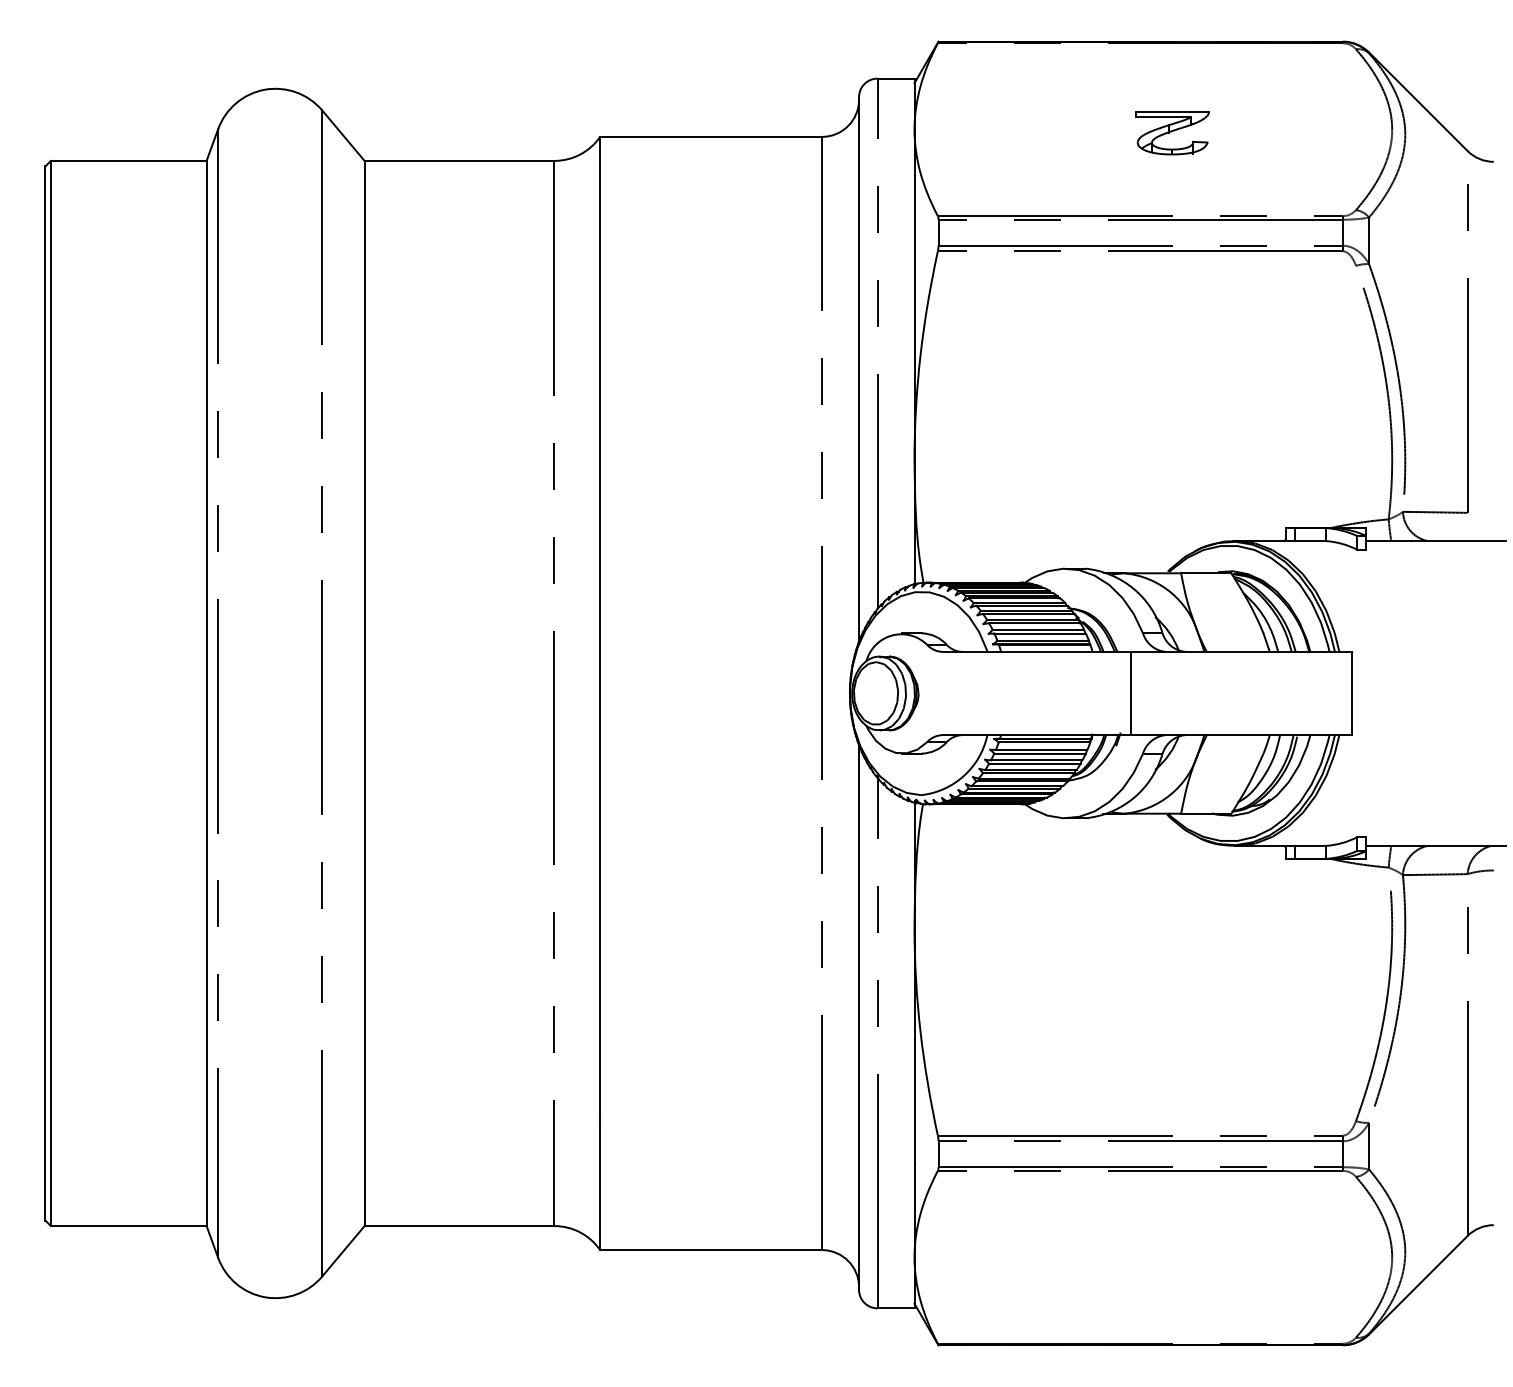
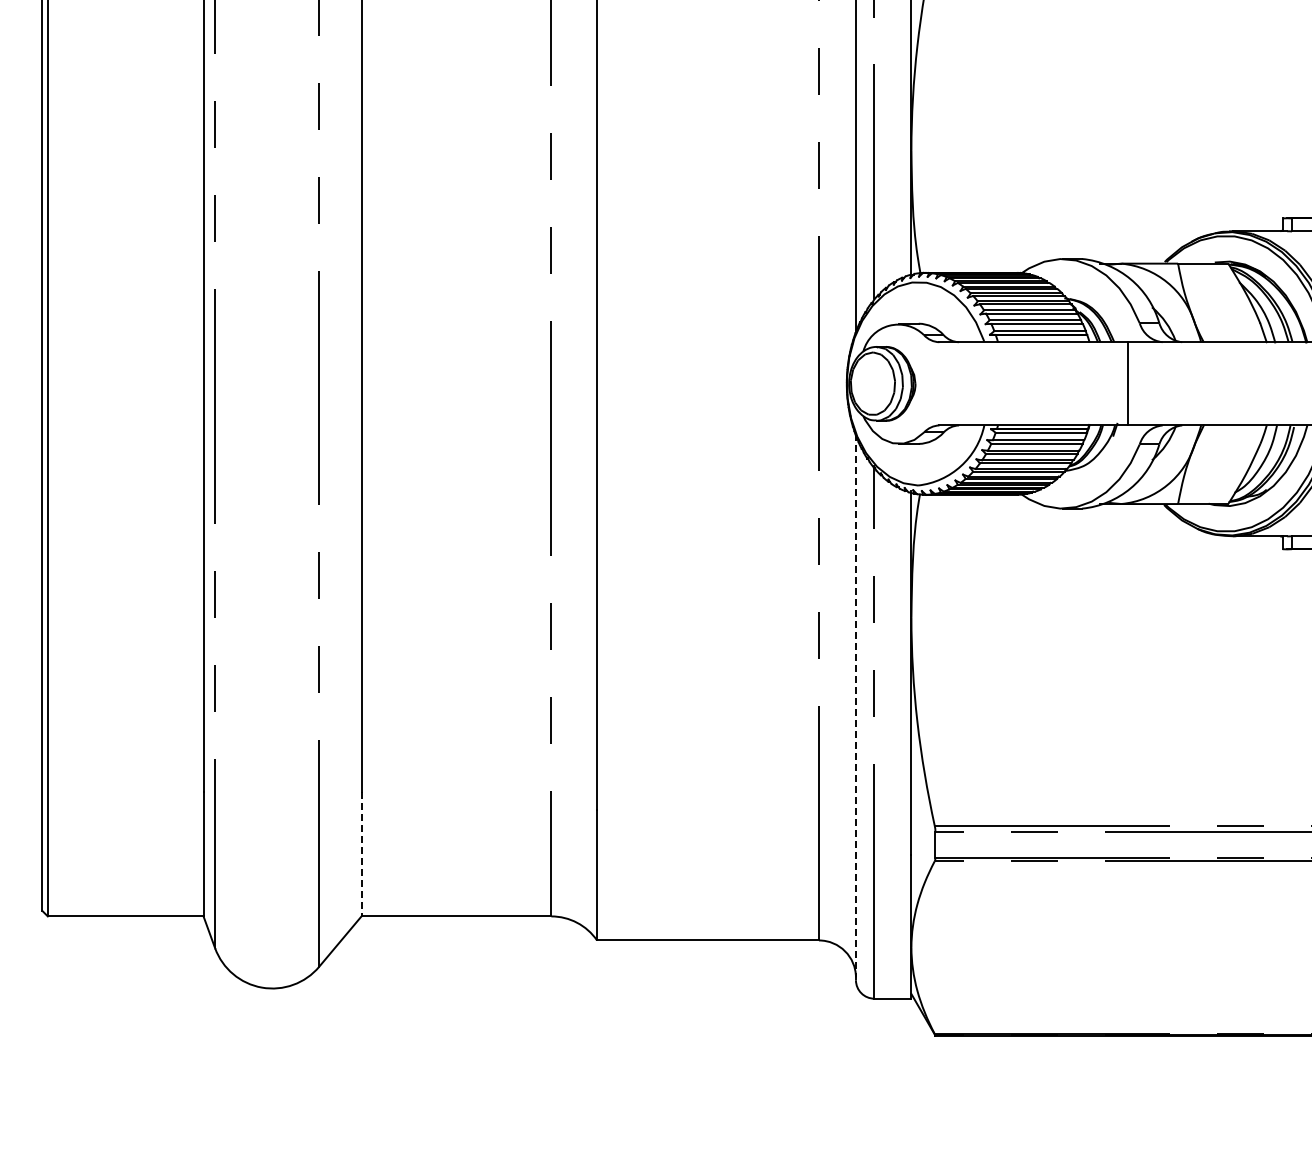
line: (859, 1017) -> (856, 707), solid -> dashed
line: (364, 1164) -> (361, 854), solid -> dashed

